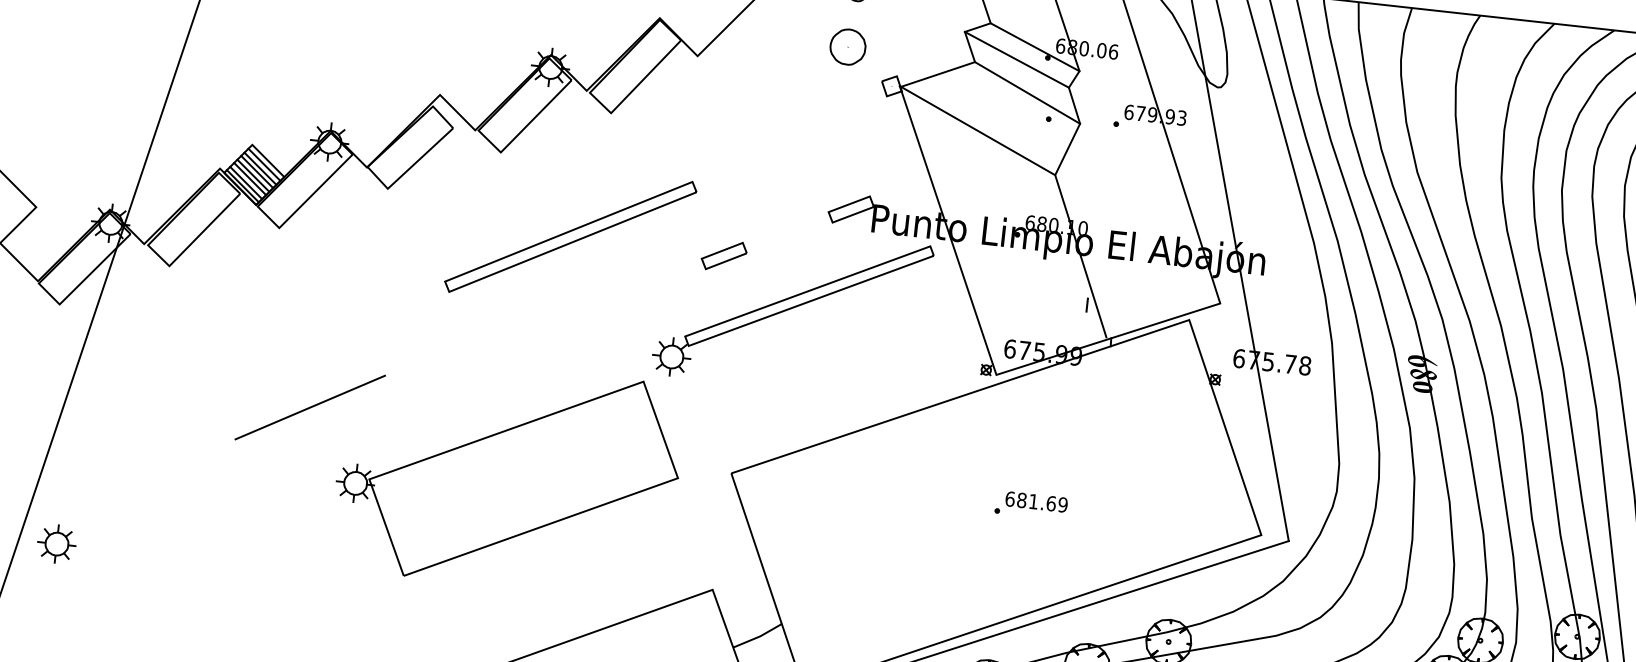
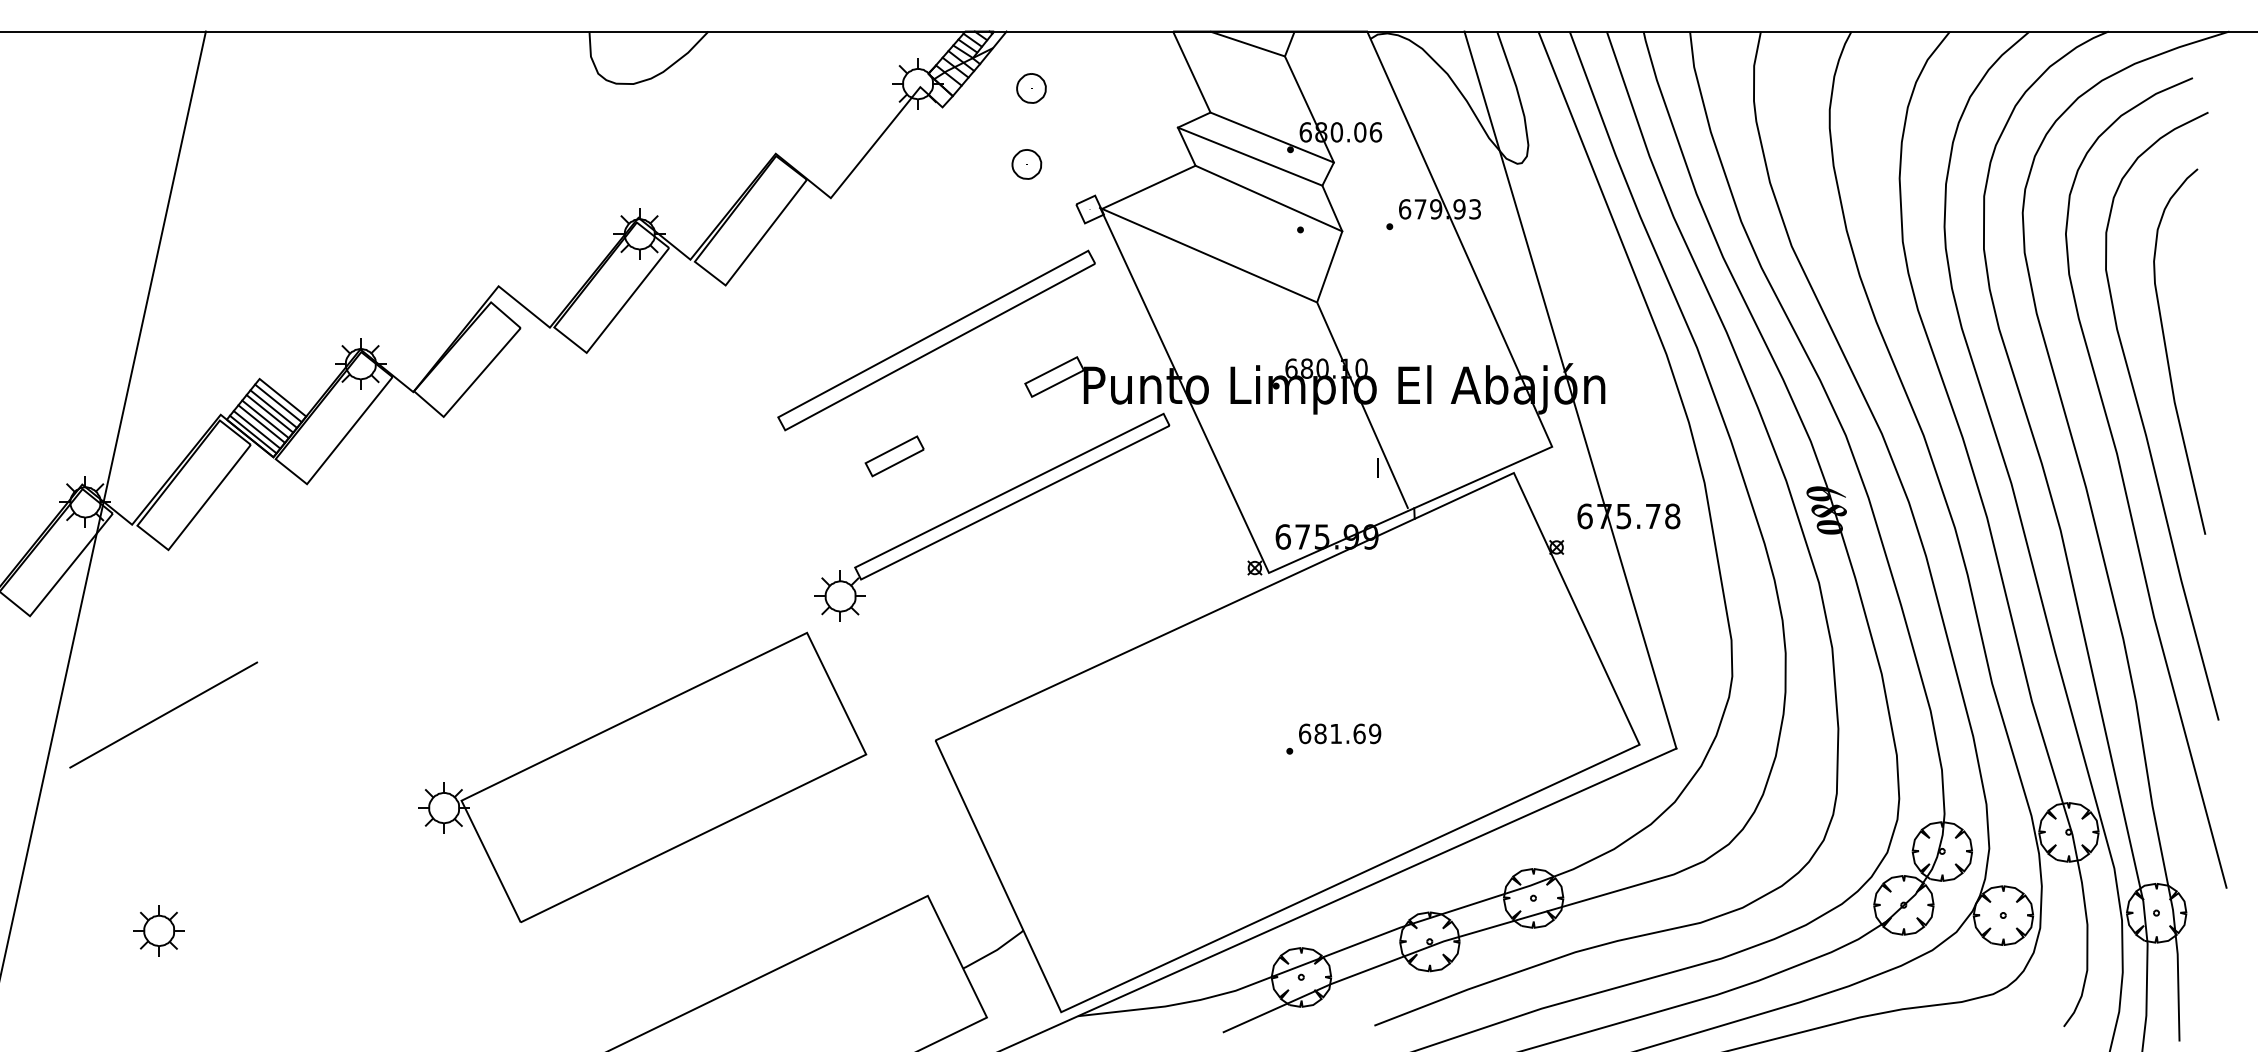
part: (847, 47) -> (1026, 164), size x0.62
part: (570, 236) -> (936, 340), moved
line: (310, 407) -> (163, 714), moved
part: (56, 543) -> (158, 930), moved

